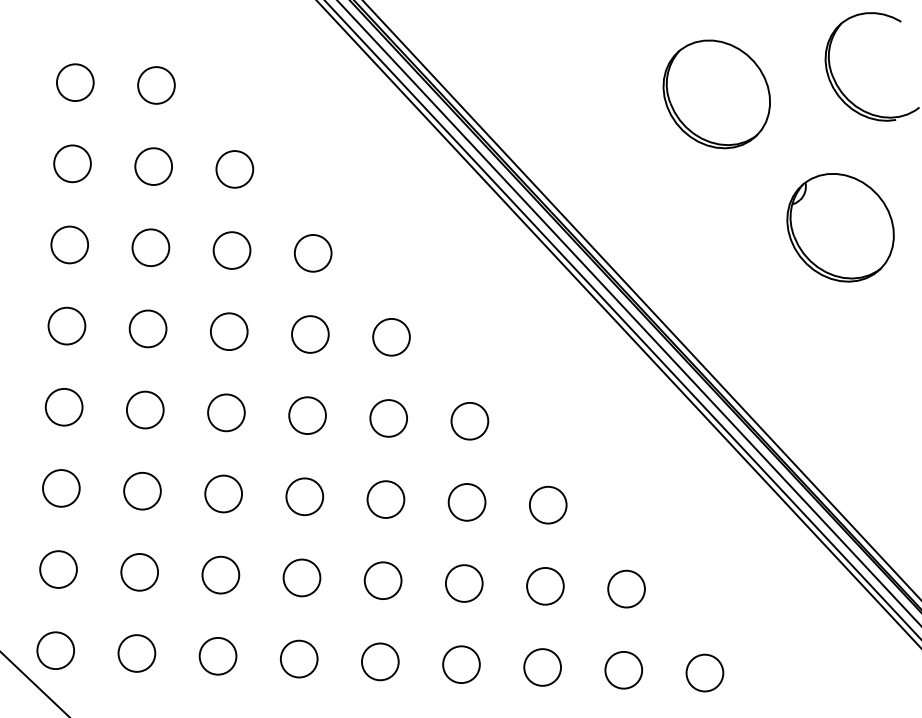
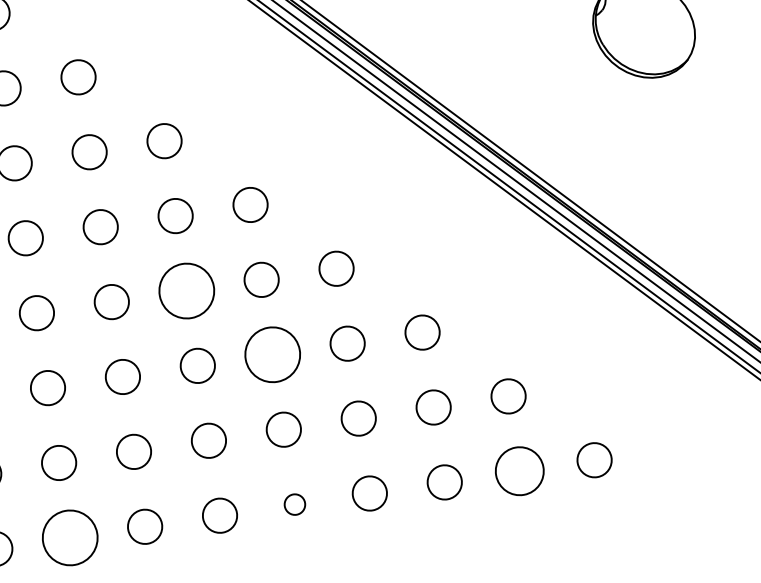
circle: (307, 415) -> (186, 290), size x1.6
circle: (385, 499) -> (272, 354), size x1.6
circle: (136, 653) -> (69, 537), size x1.6
circle: (379, 661) -> (294, 504), size x0.6
circle: (623, 670) -> (519, 471), size x1.4

